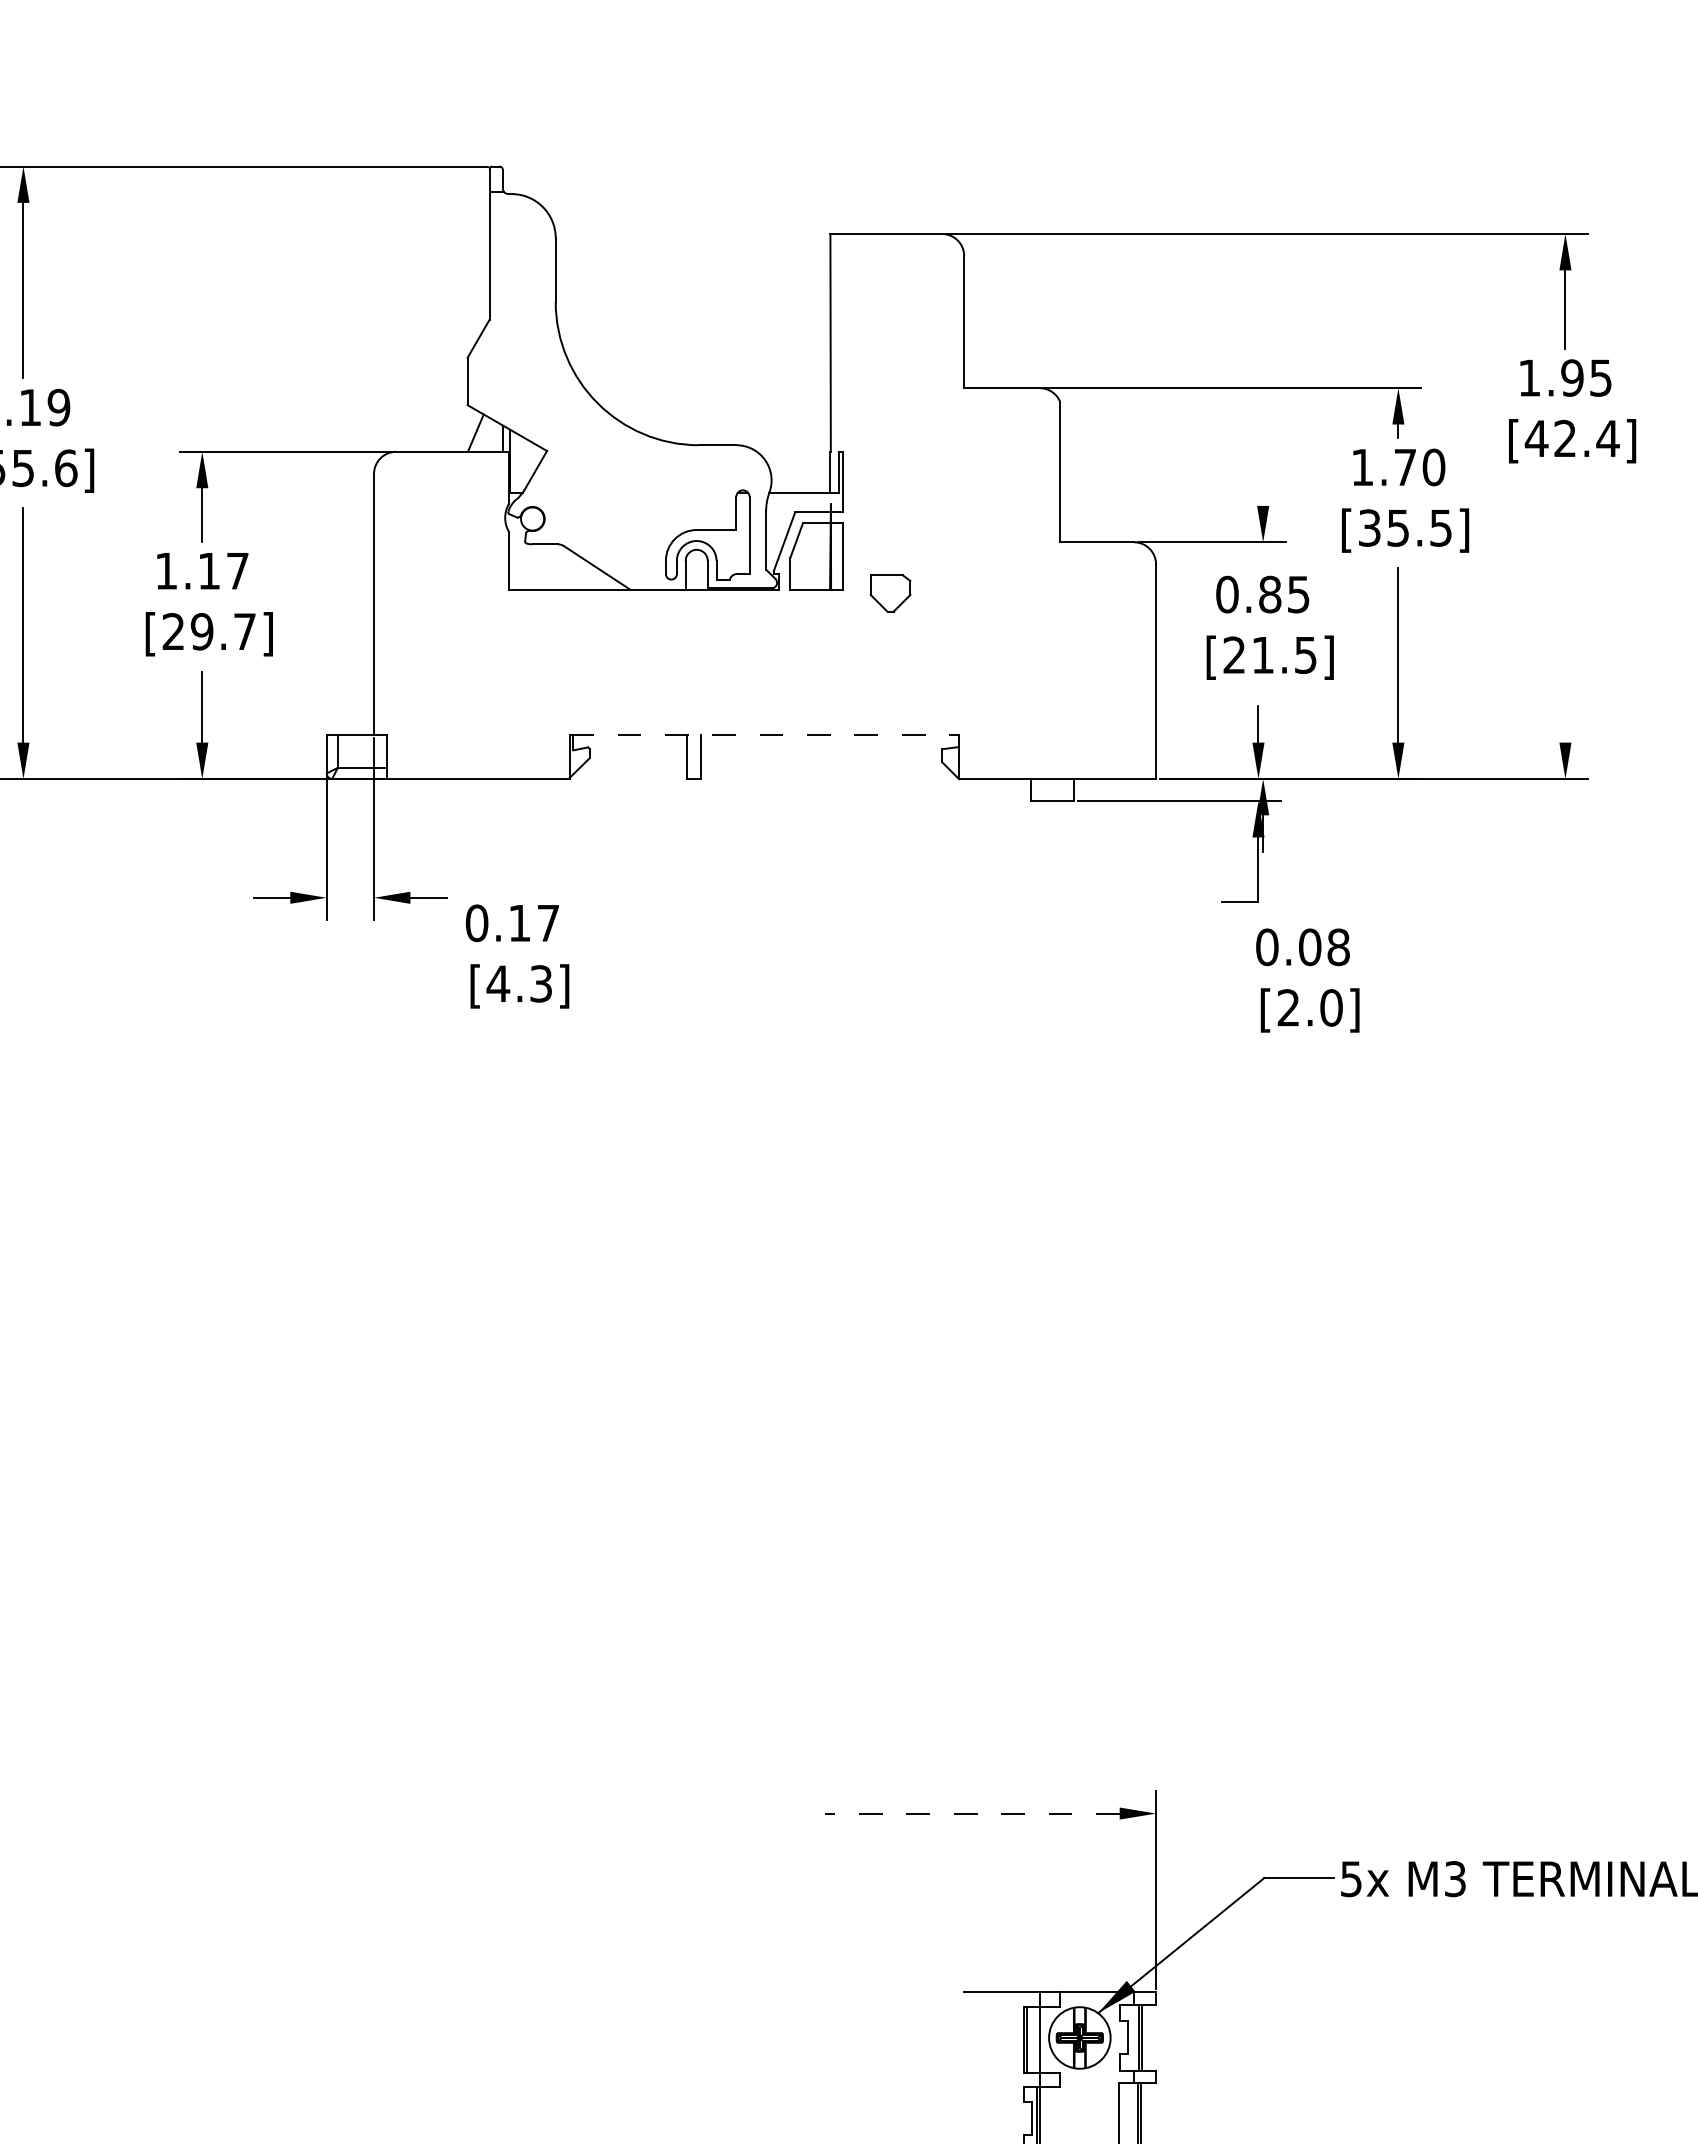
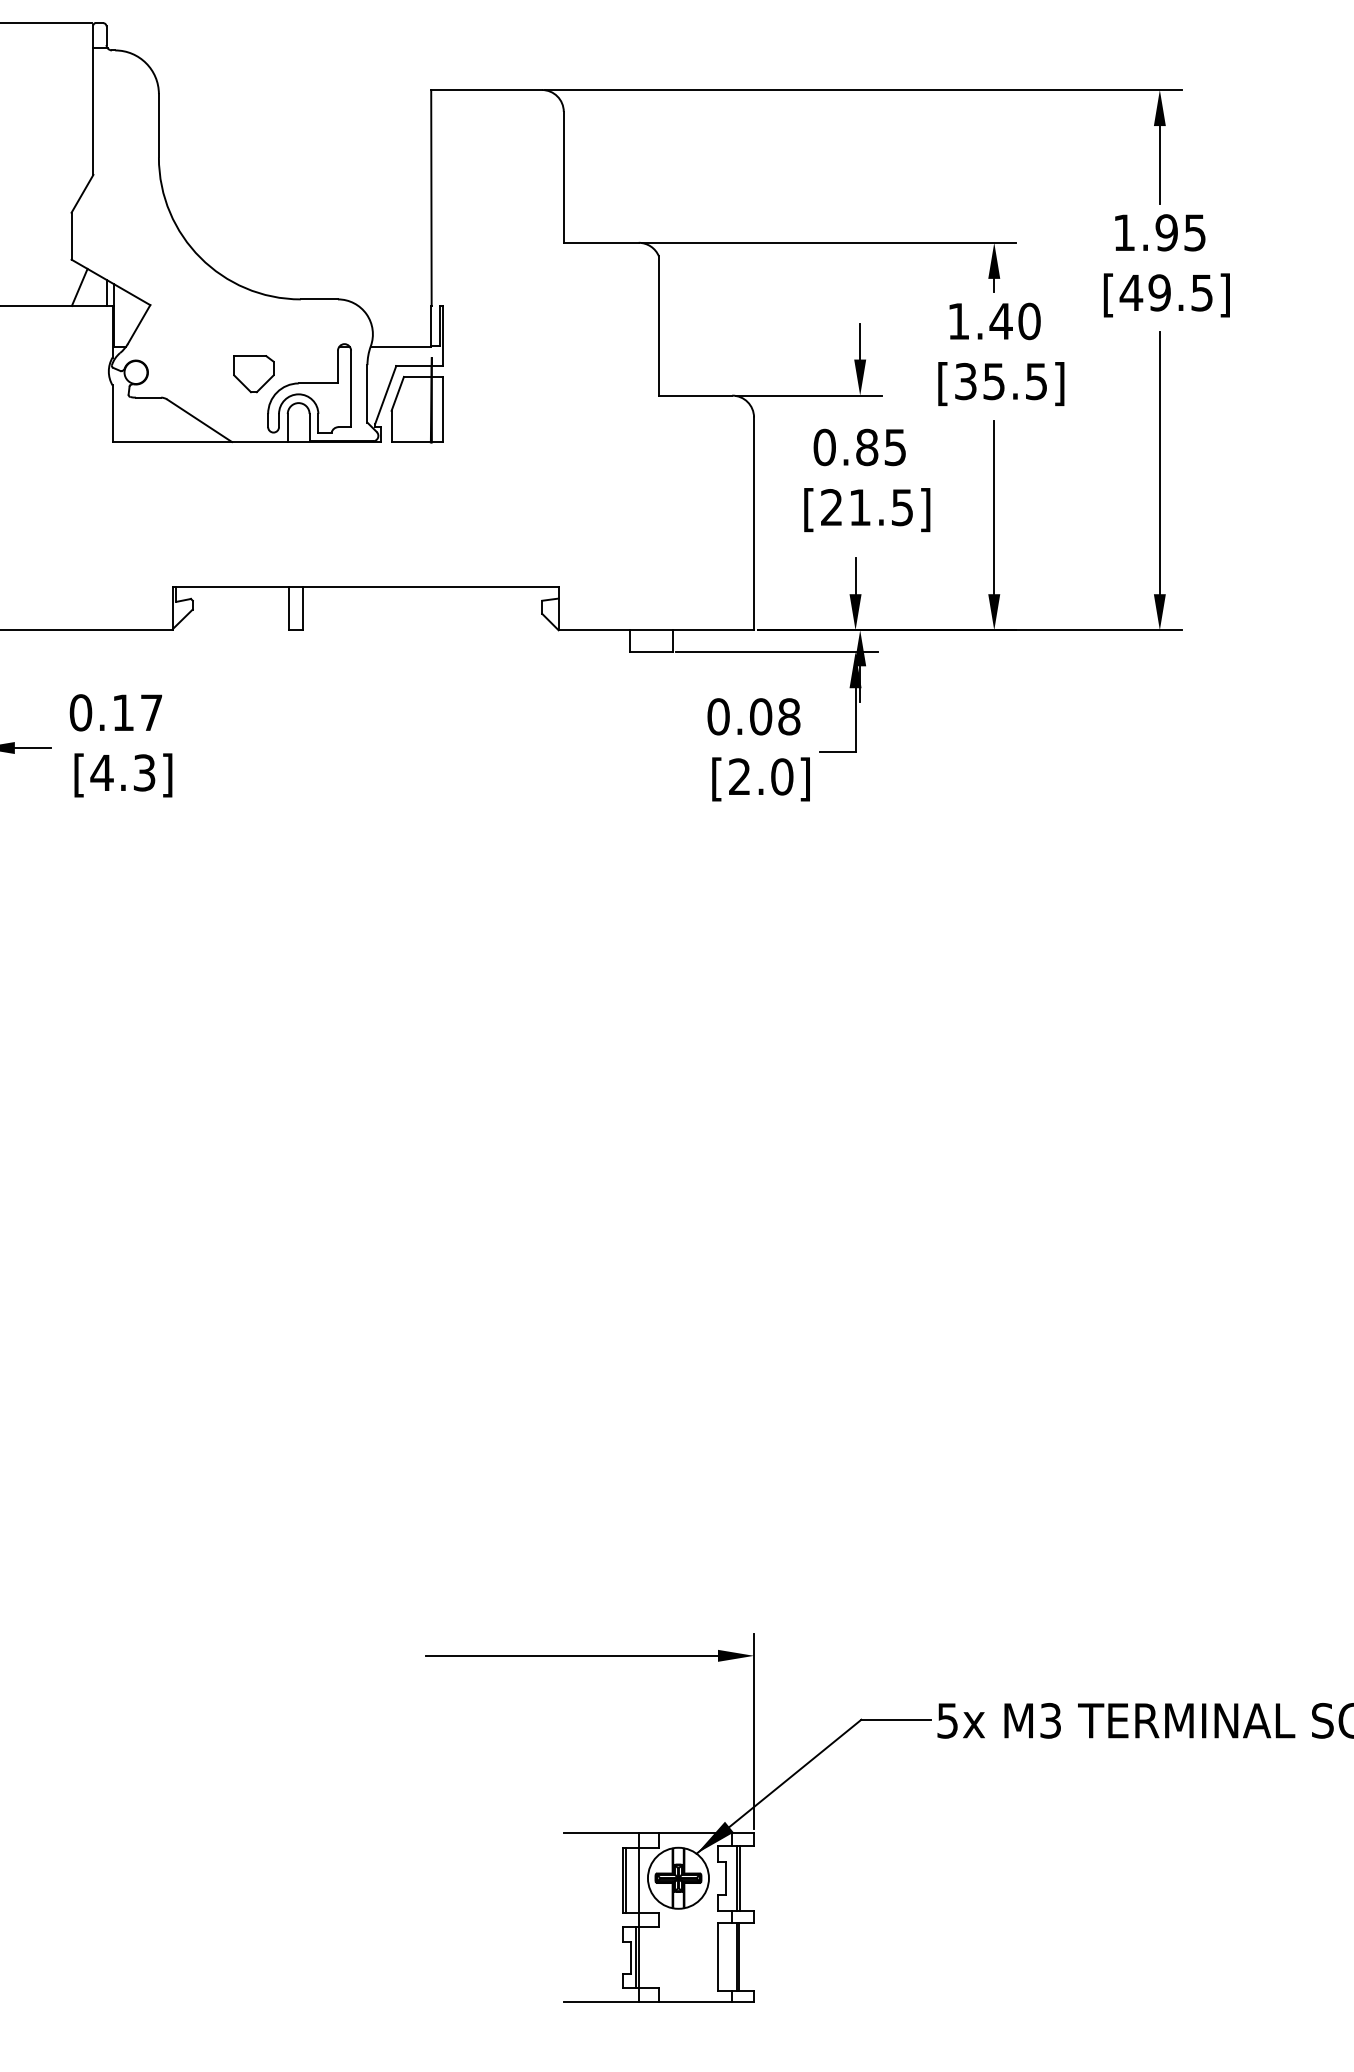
text: (1586, 438) -> (1180, 292), [42.4] -> [49.5]
text: (1405, 467) -> (1001, 321), 1.70 -> 1.40
line: (1263, 487) -> (860, 341), added
part: (890, 593) -> (253, 374), moved
line: (1565, 610) -> (1159, 463), added
line: (765, 734) -> (366, 586), dashed -> solid
text: (517, 956) -> (121, 745), moved
text: (1307, 980) -> (758, 749), moved
line: (972, 1813) -> (572, 1655), dashed -> solid

